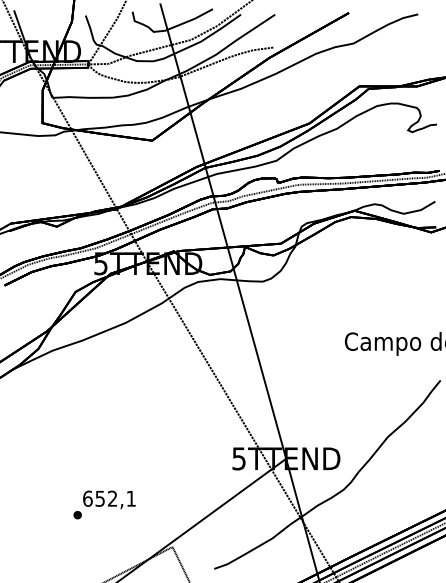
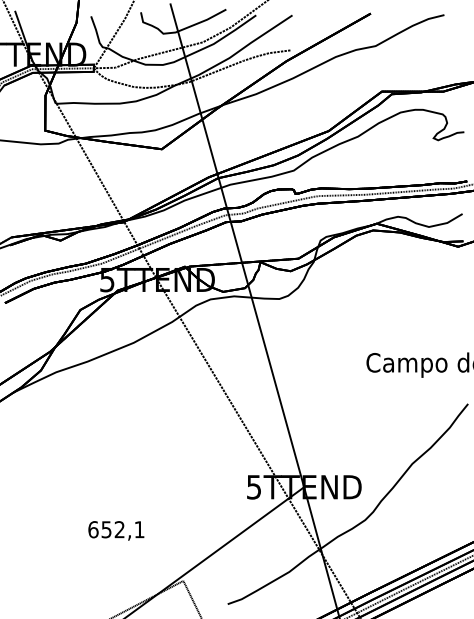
part: (77, 514) -> (82, 546), removed

